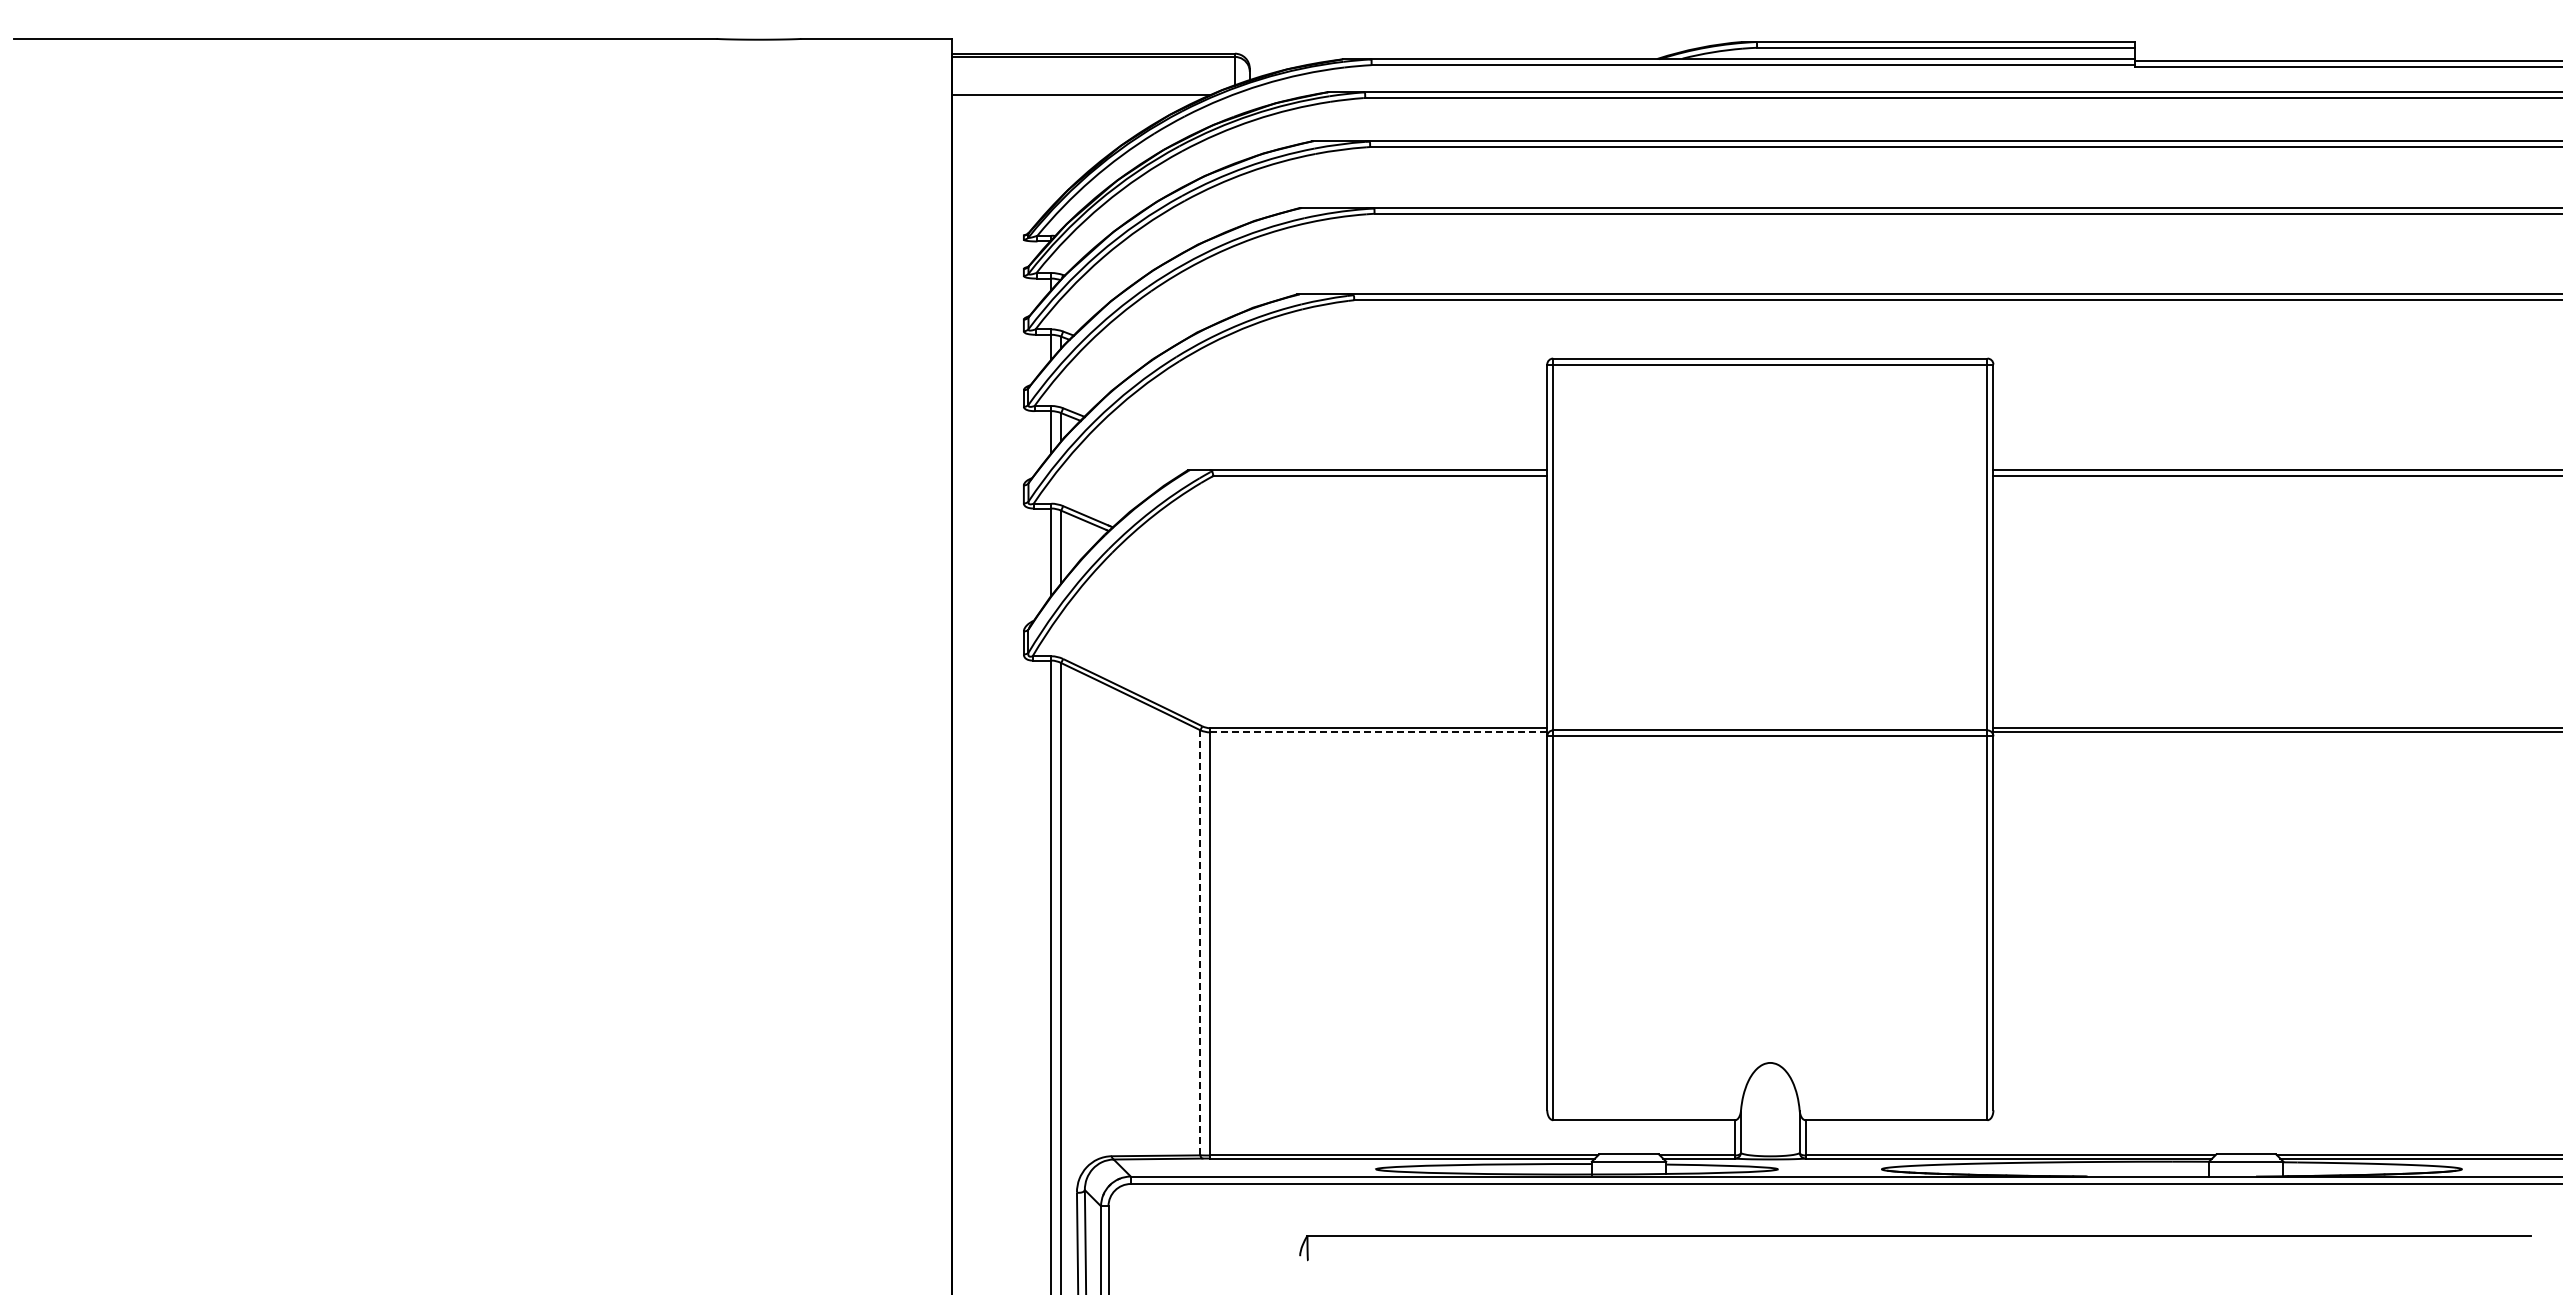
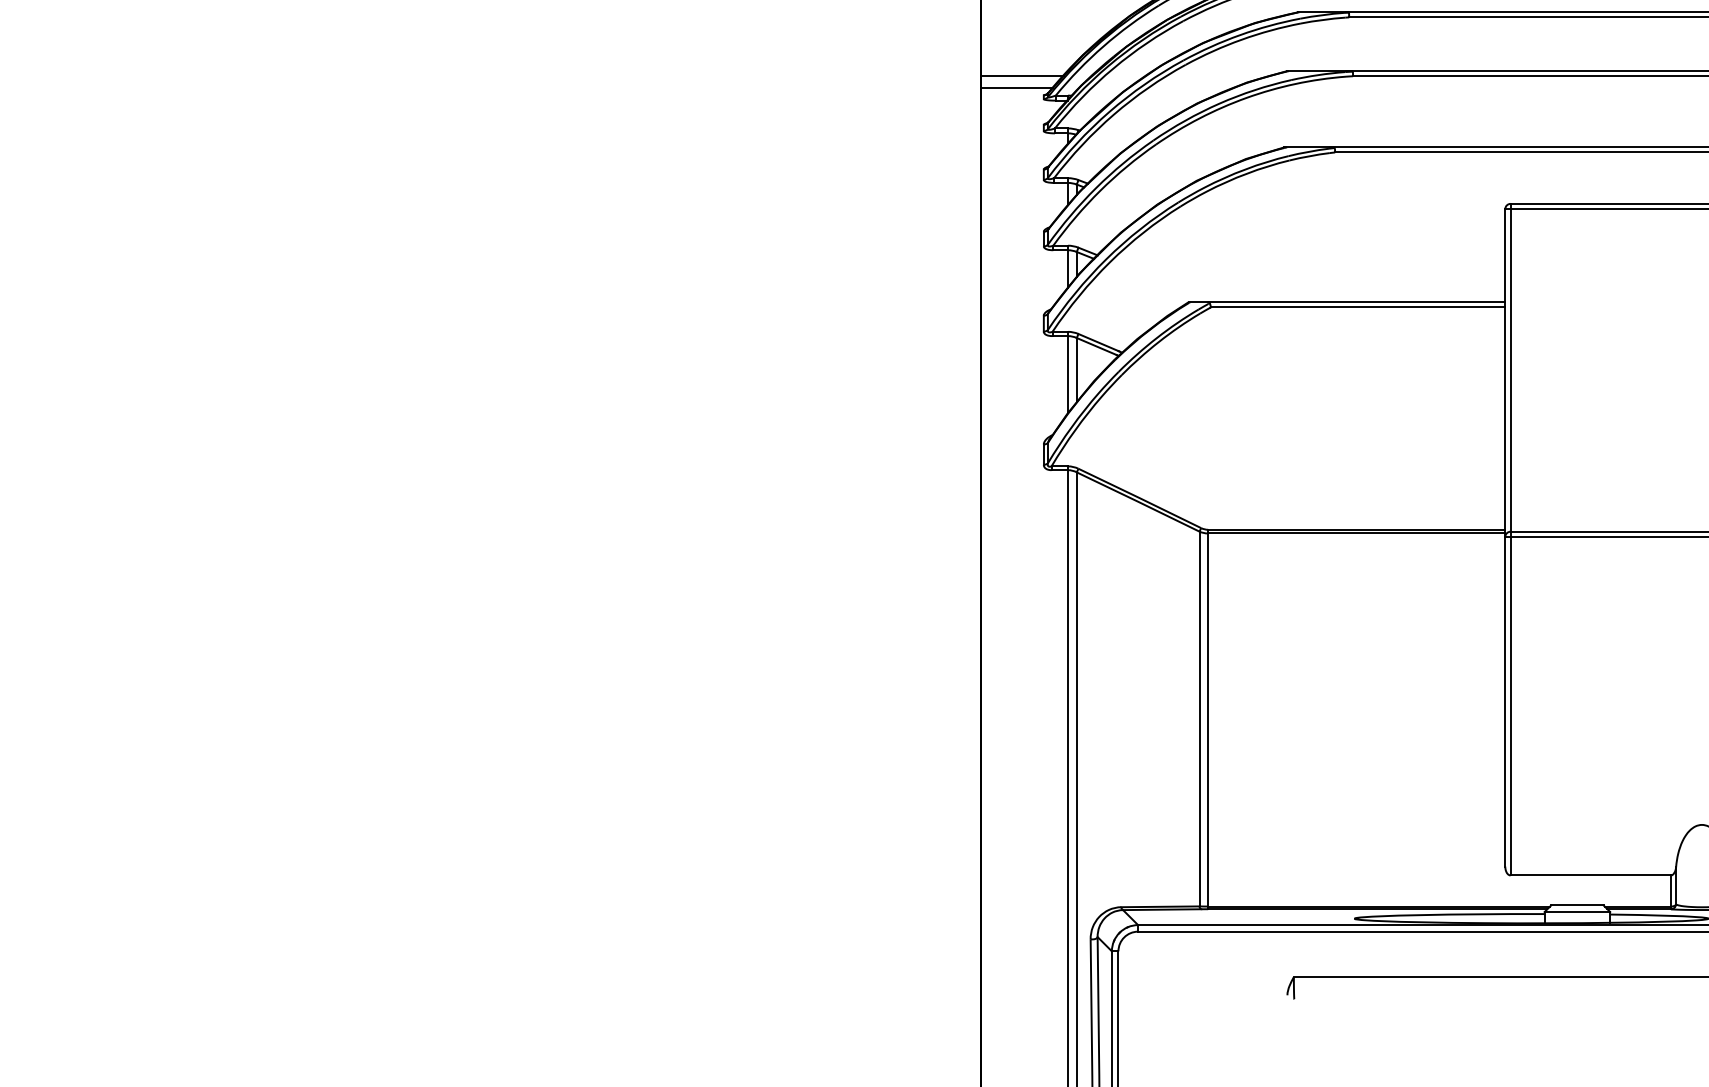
line: (999, 213) -> (1022, 75), added
line: (993, 226) -> (1017, 87), added
line: (1378, 732) -> (1356, 533), dashed -> solid
line: (1200, 942) -> (1199, 718), dashed -> solid

